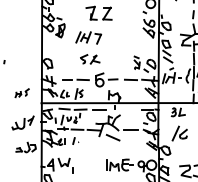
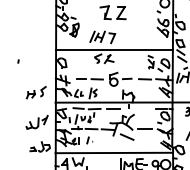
line: (99, 50) -> (113, 49), added
part: (21, 92) -> (35, 91), size x1.43
line: (99, 153) -> (113, 152), added

